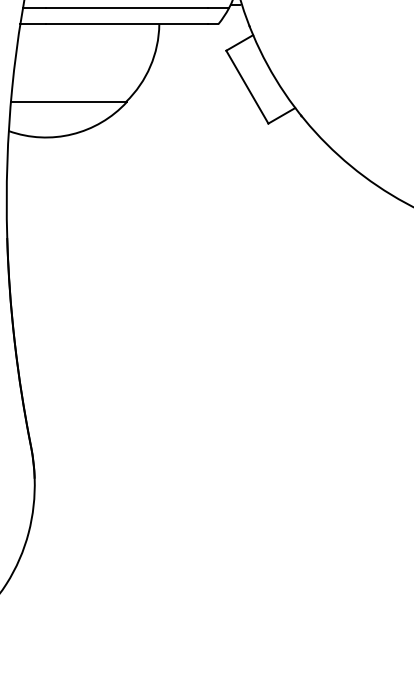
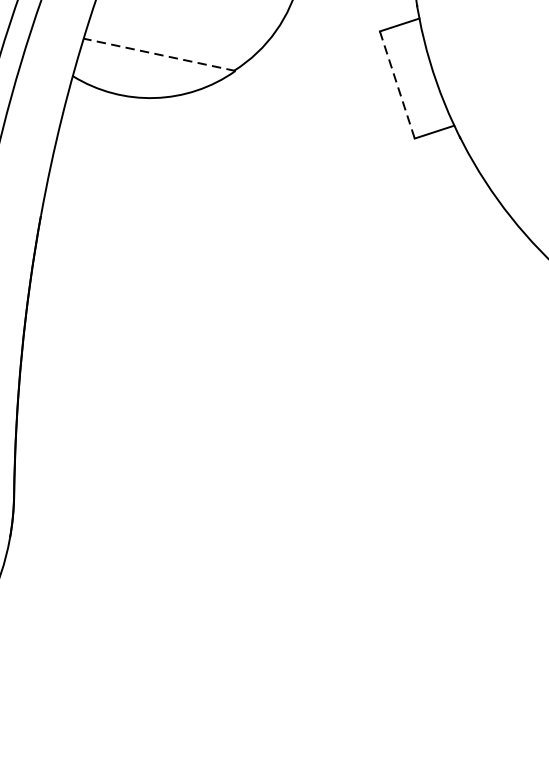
line: (247, 87) -> (397, 85), solid -> dashed
line: (68, 102) -> (158, 55), solid -> dashed

